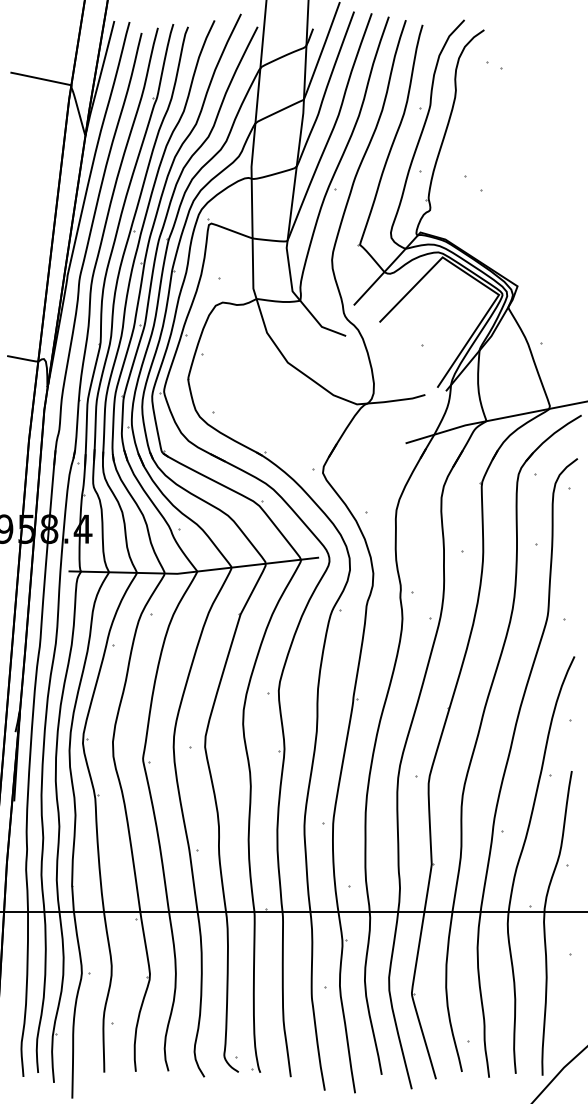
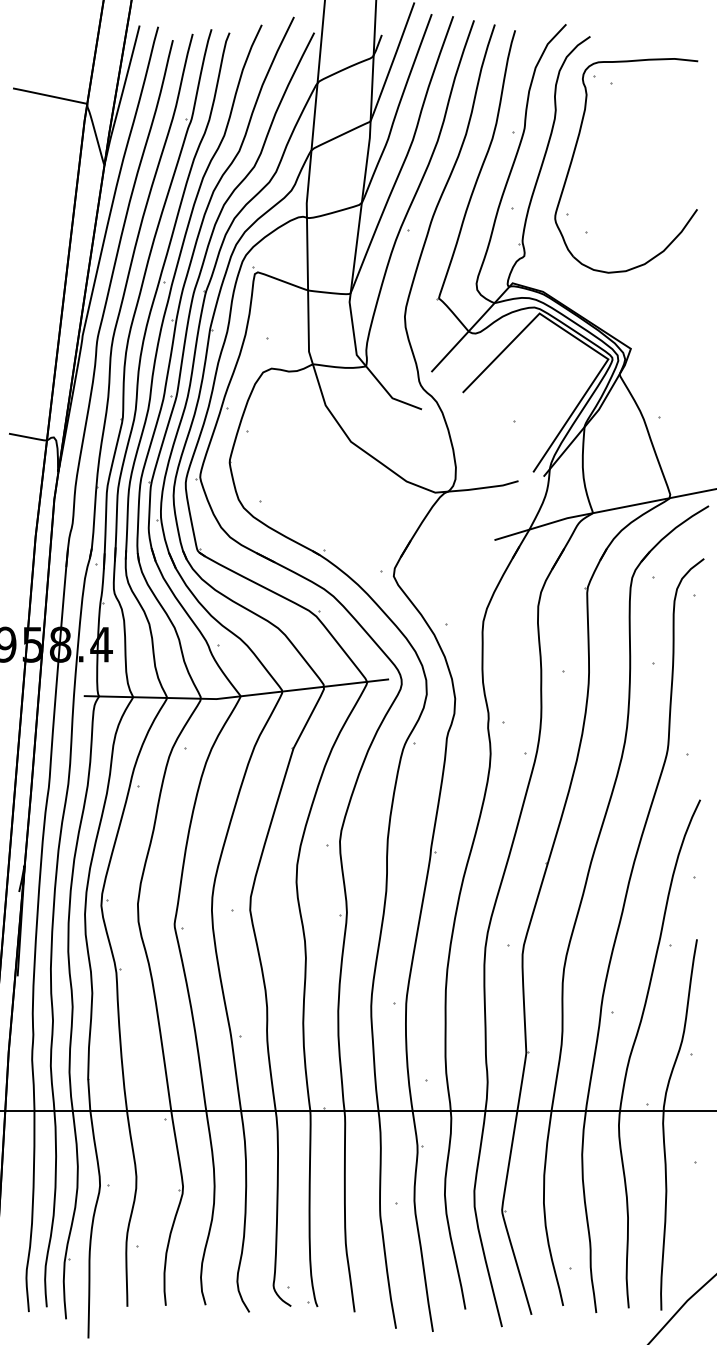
part: (472, 121) -> (576, 148), added

